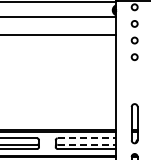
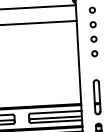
circle: (134, 73) -> (94, 53), added
line: (87, 138) -> (56, 112), dashed -> solid
line: (87, 144) -> (56, 117), dashed -> solid

